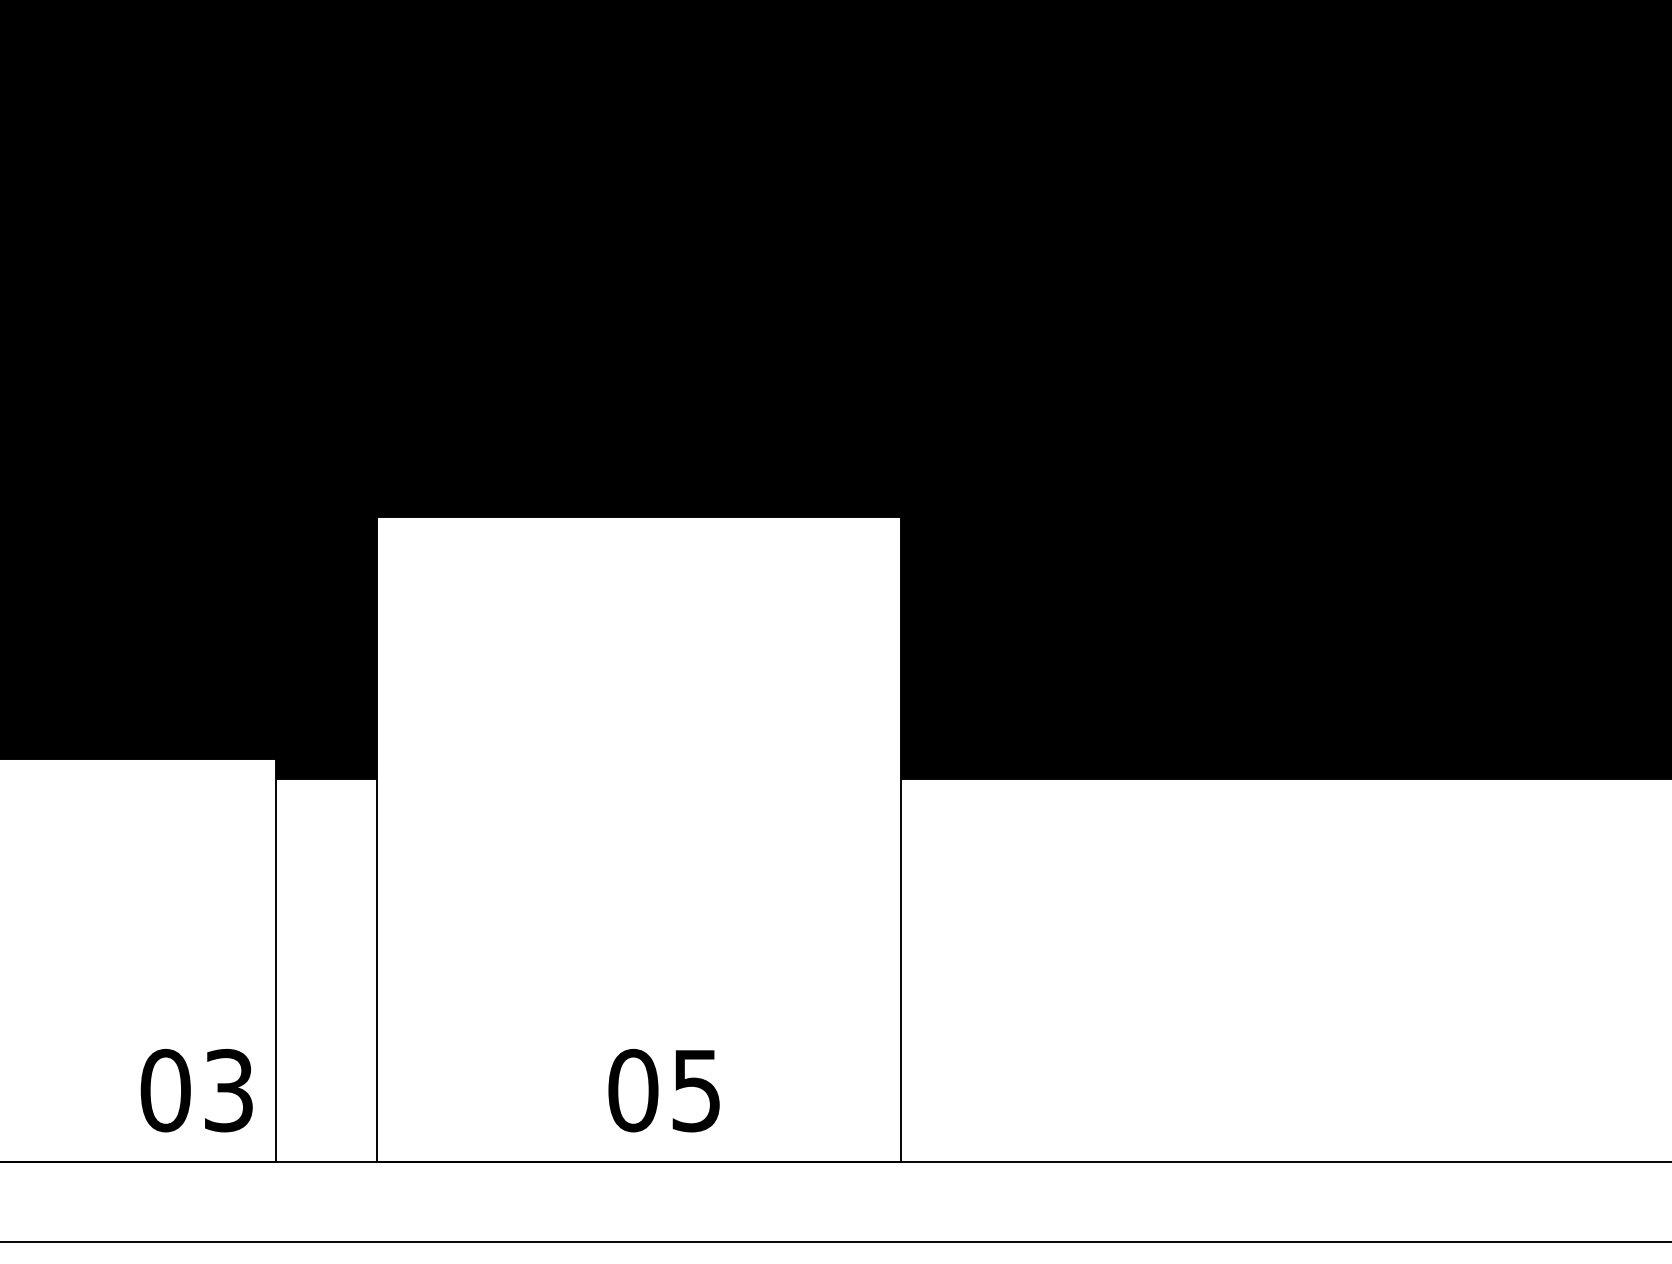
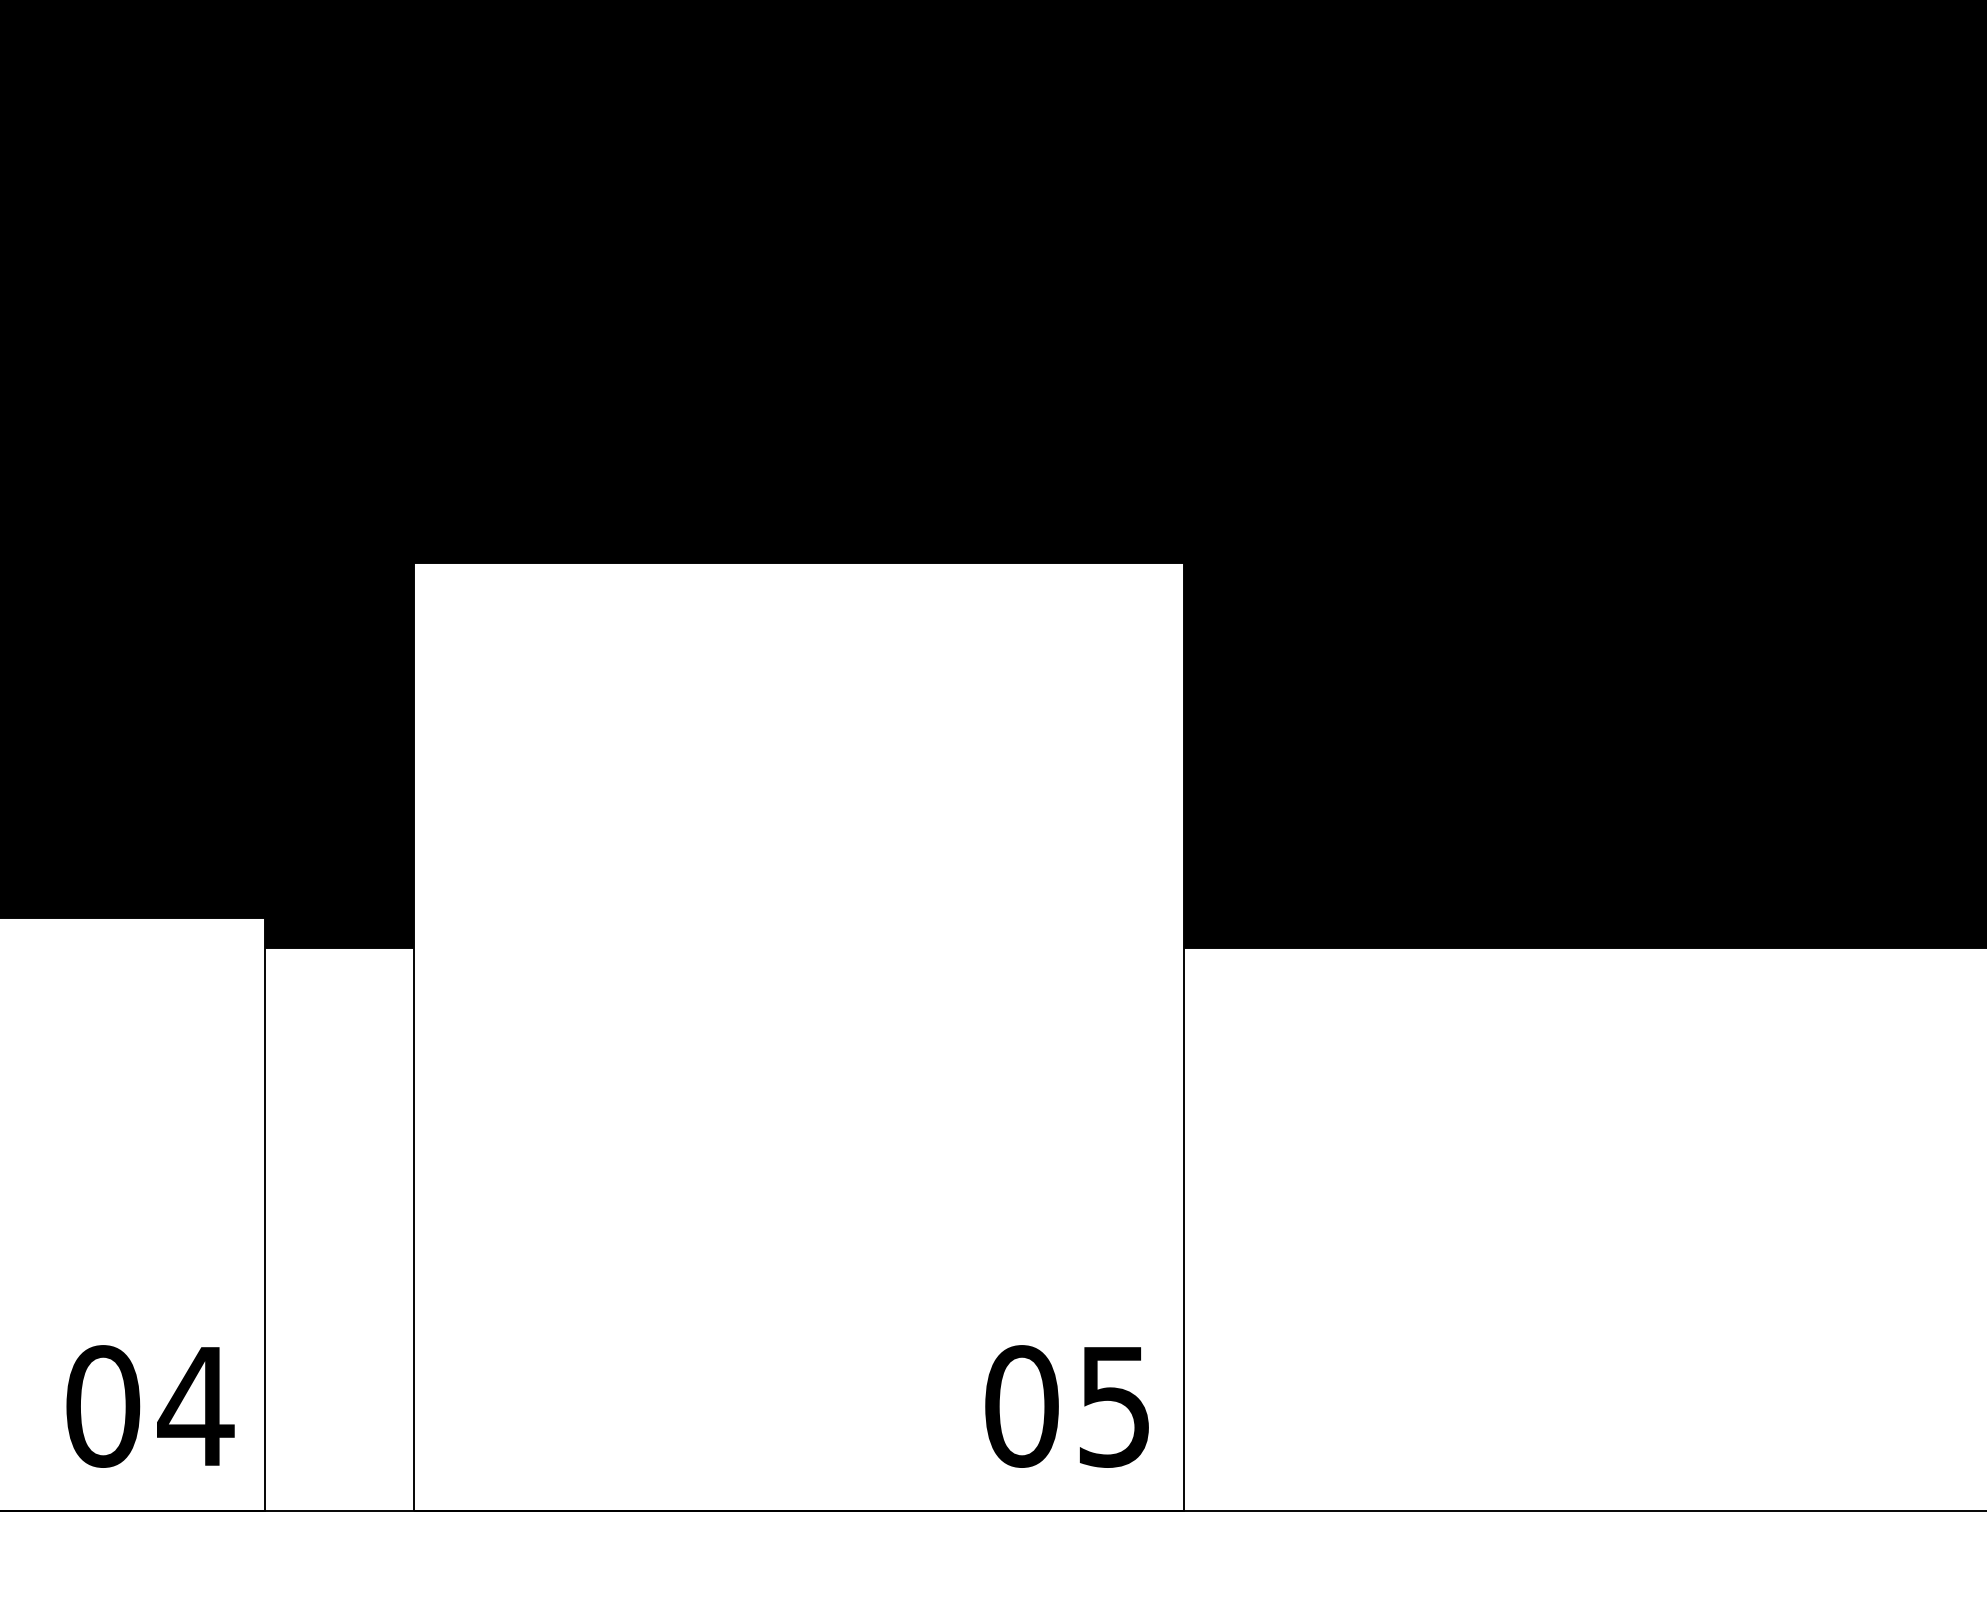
text: (228, 1090) -> (195, 1406), 03 -> 04
text: (663, 1090) -> (1066, 1406), moved

